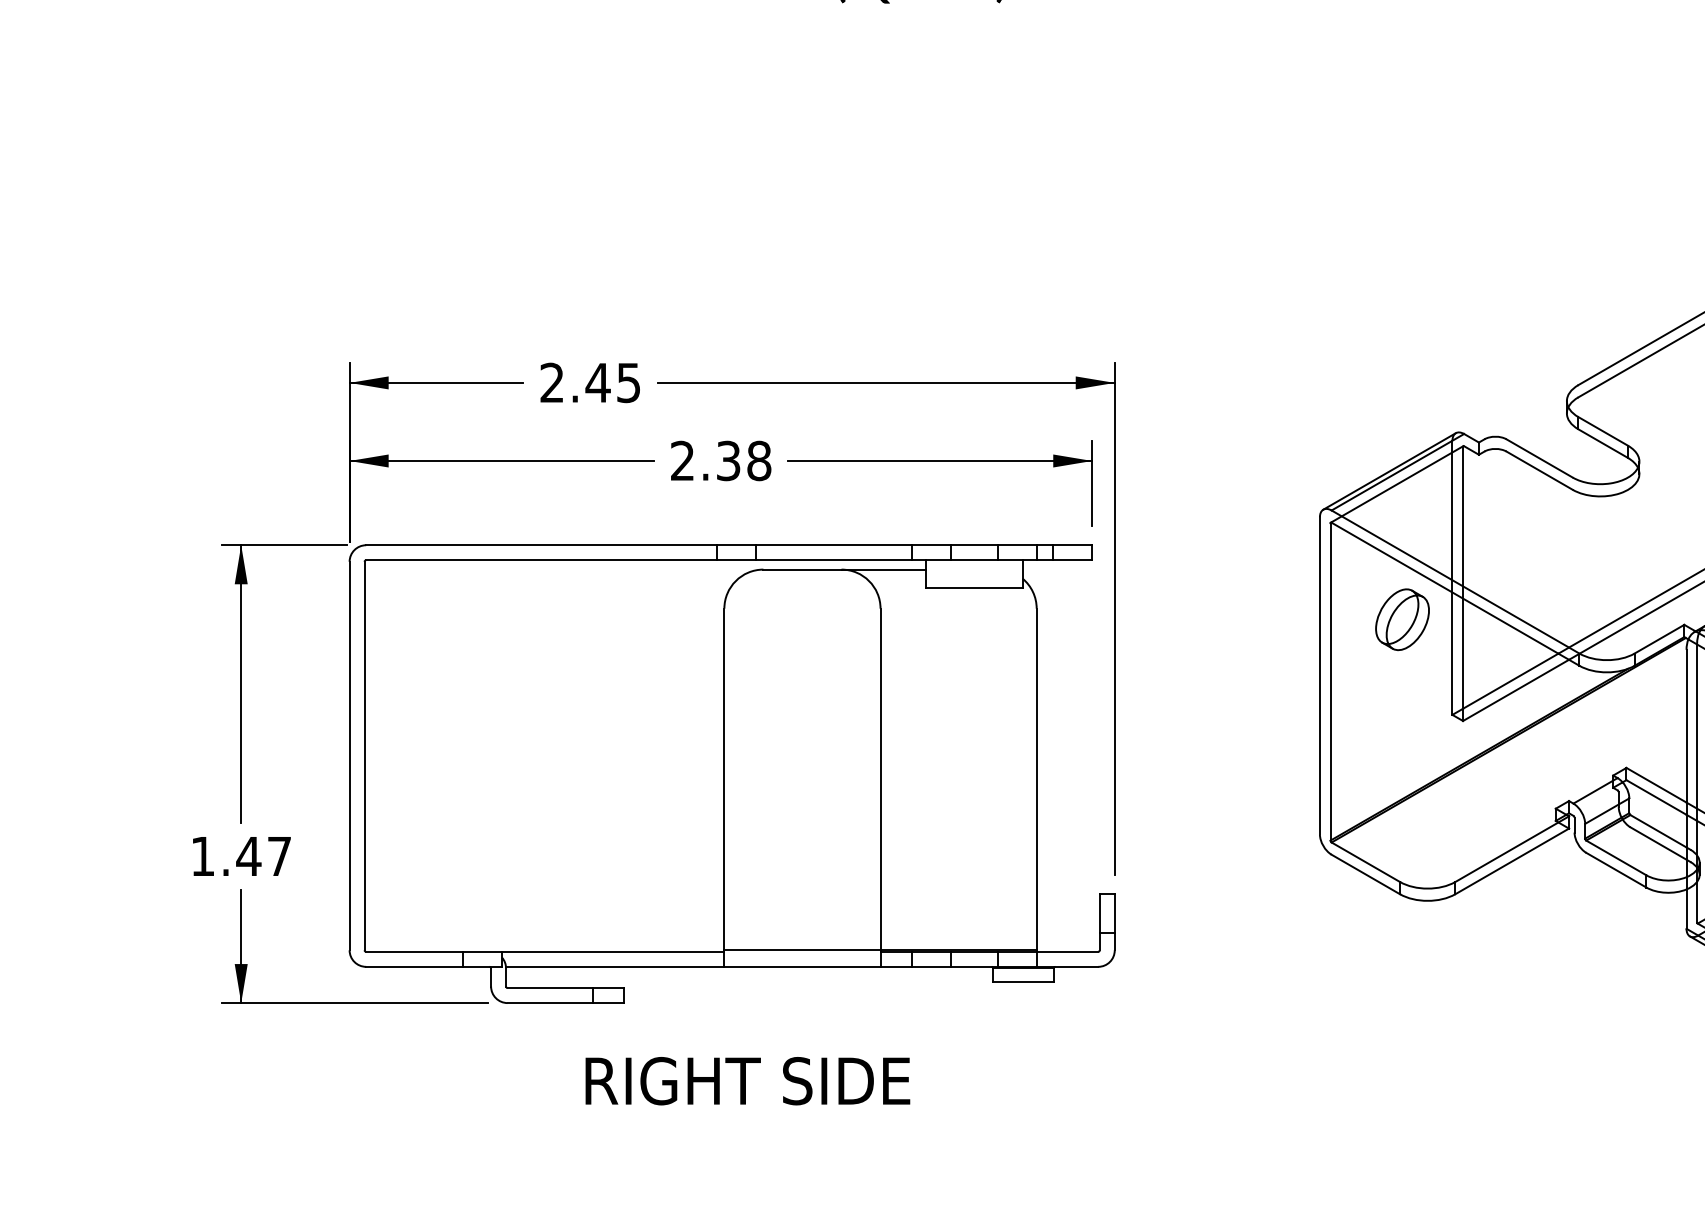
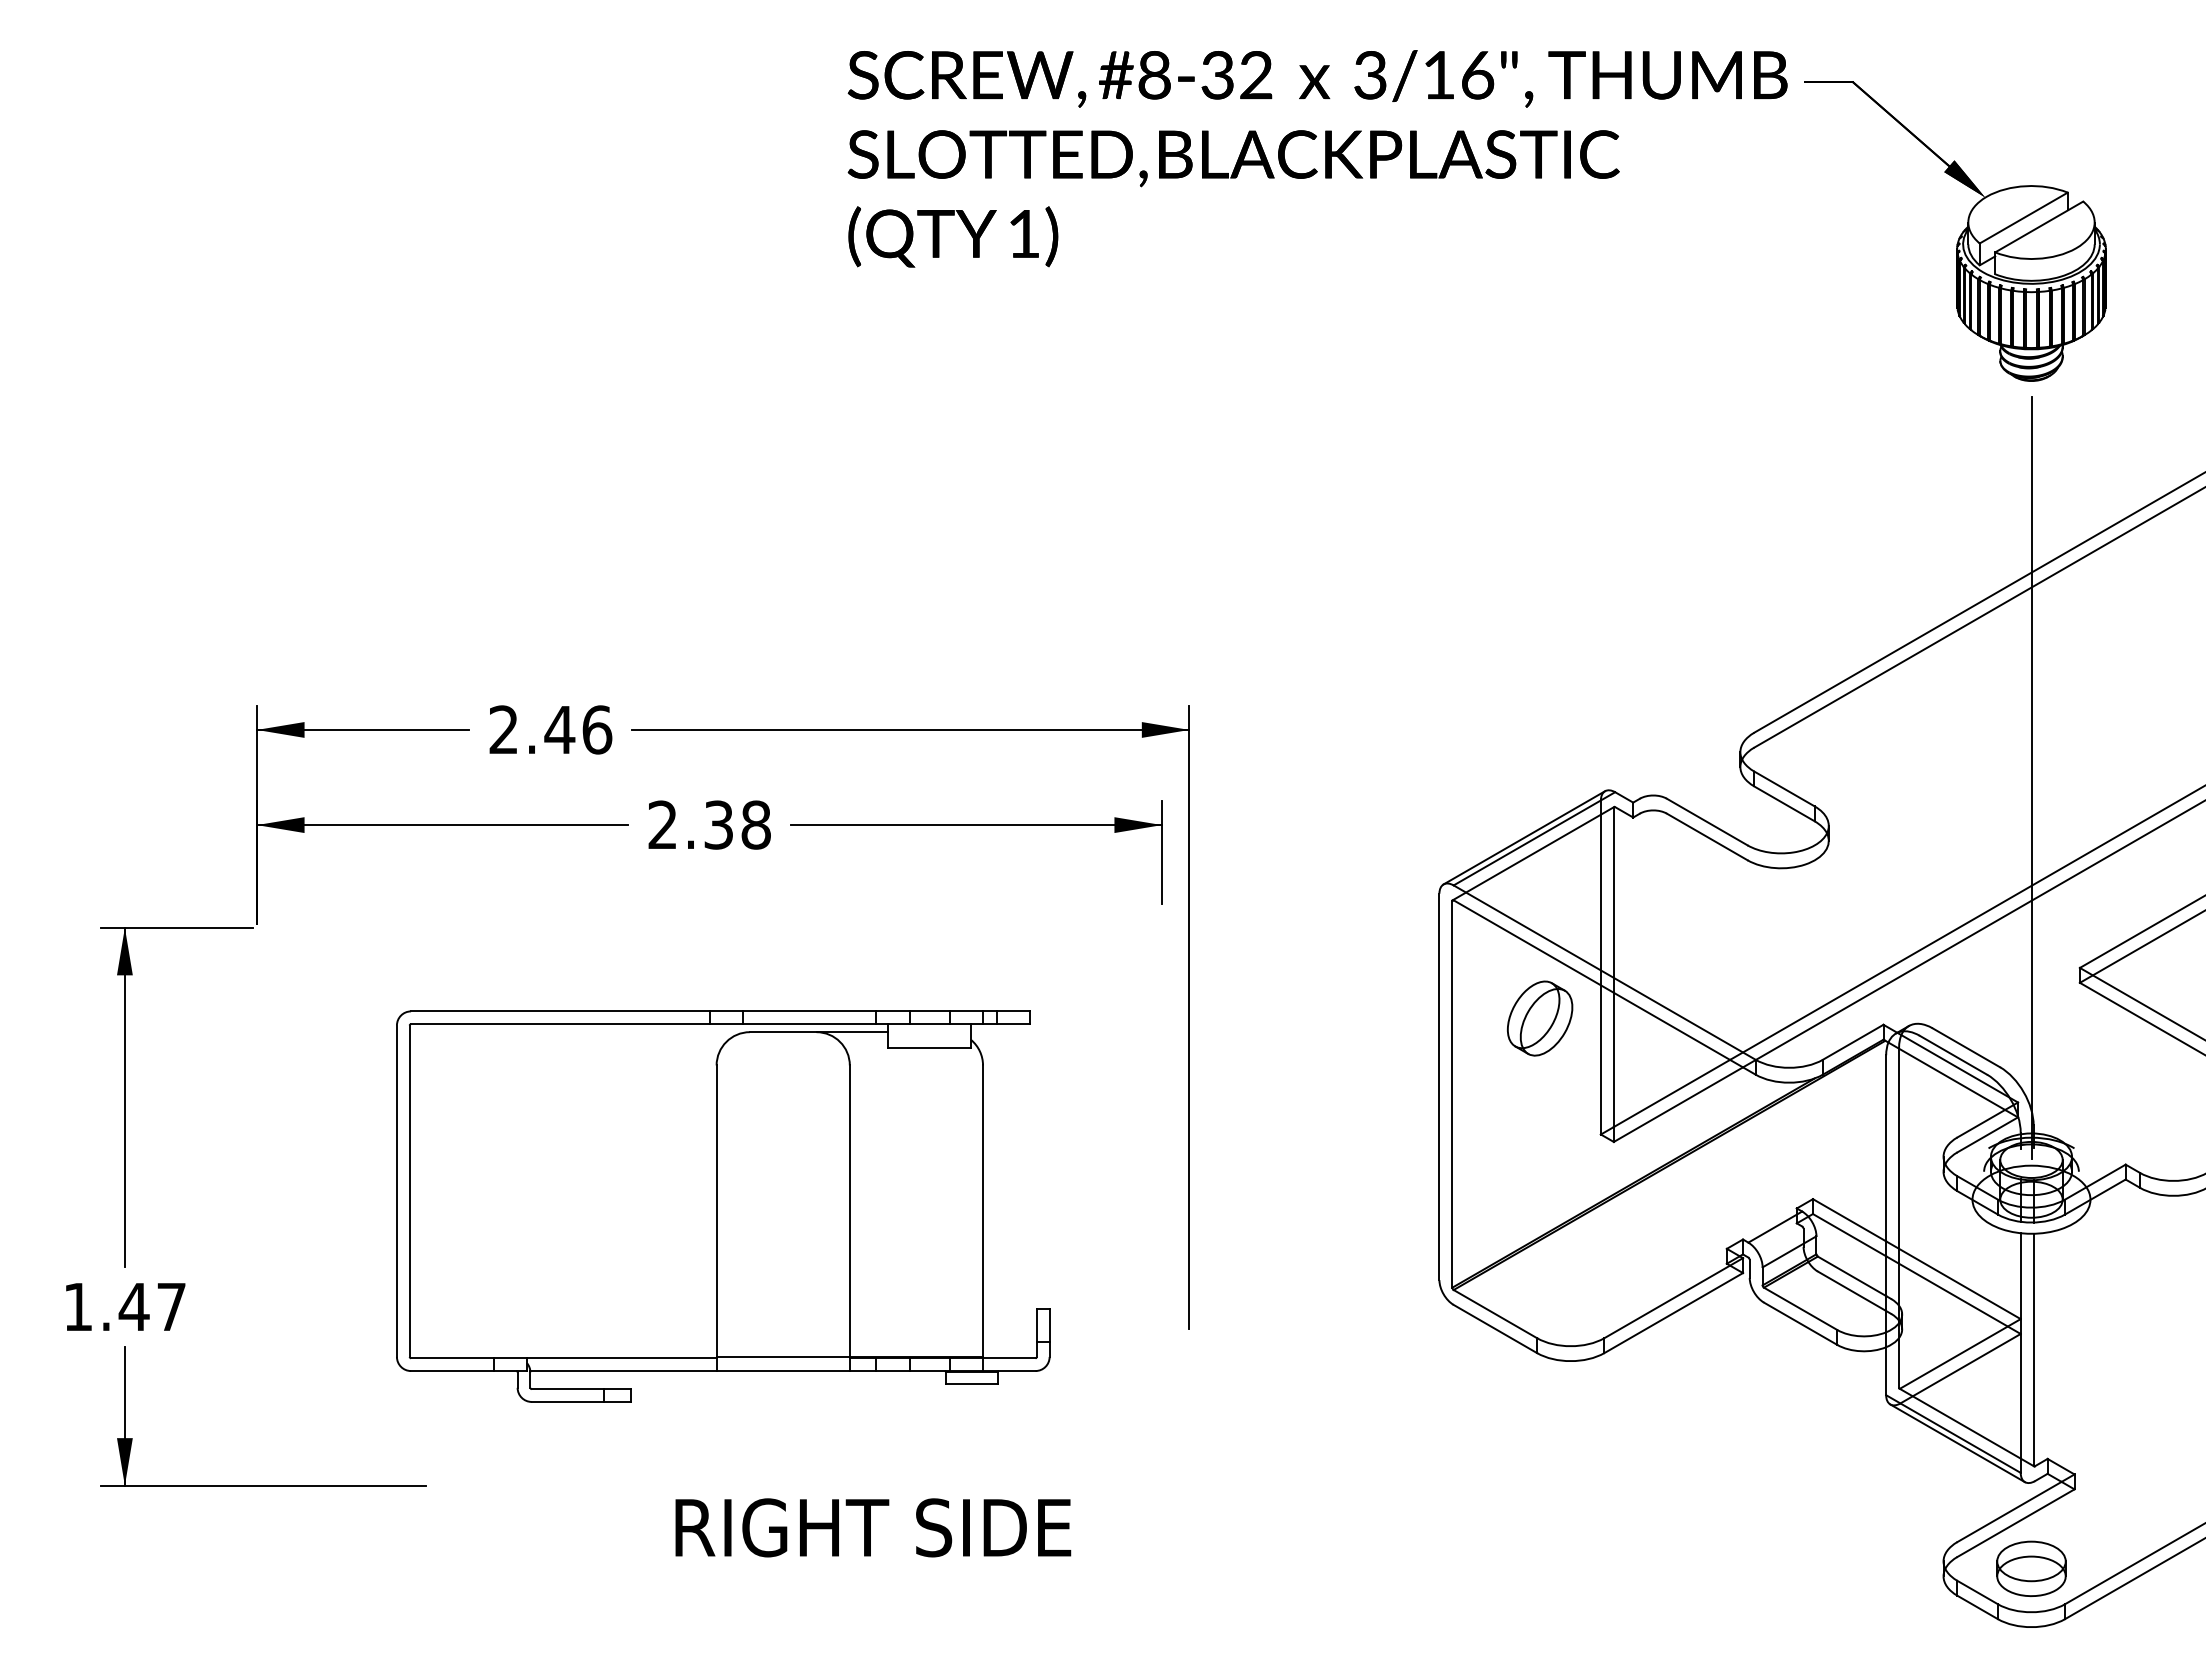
text: (629, 382) -> (597, 729), 2.45 -> 2.46
part: (732, 773) -> (723, 1206), size x0.7
text: (748, 1080) -> (873, 1527), moved

